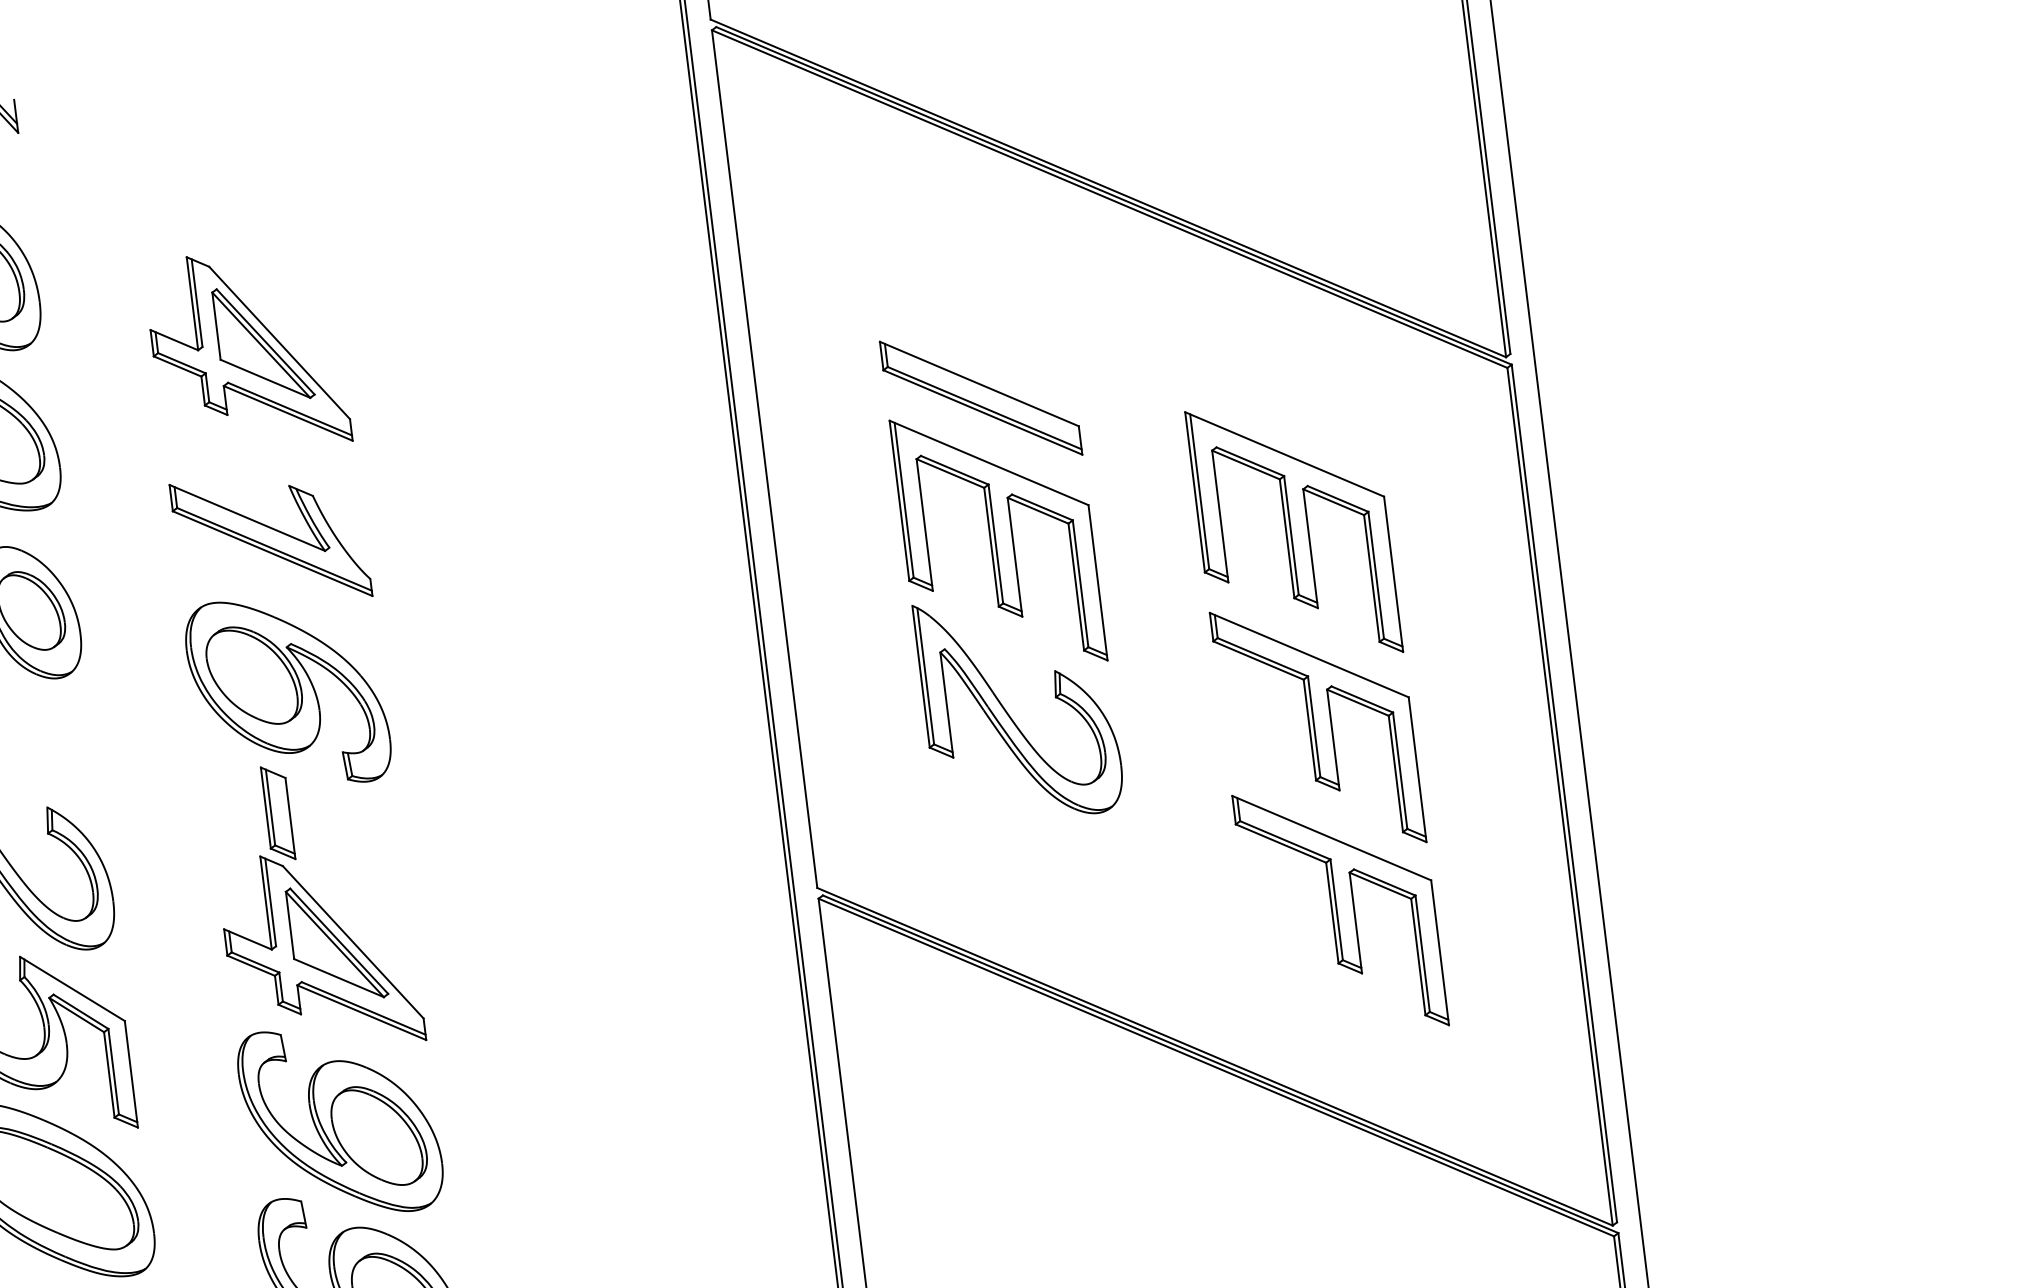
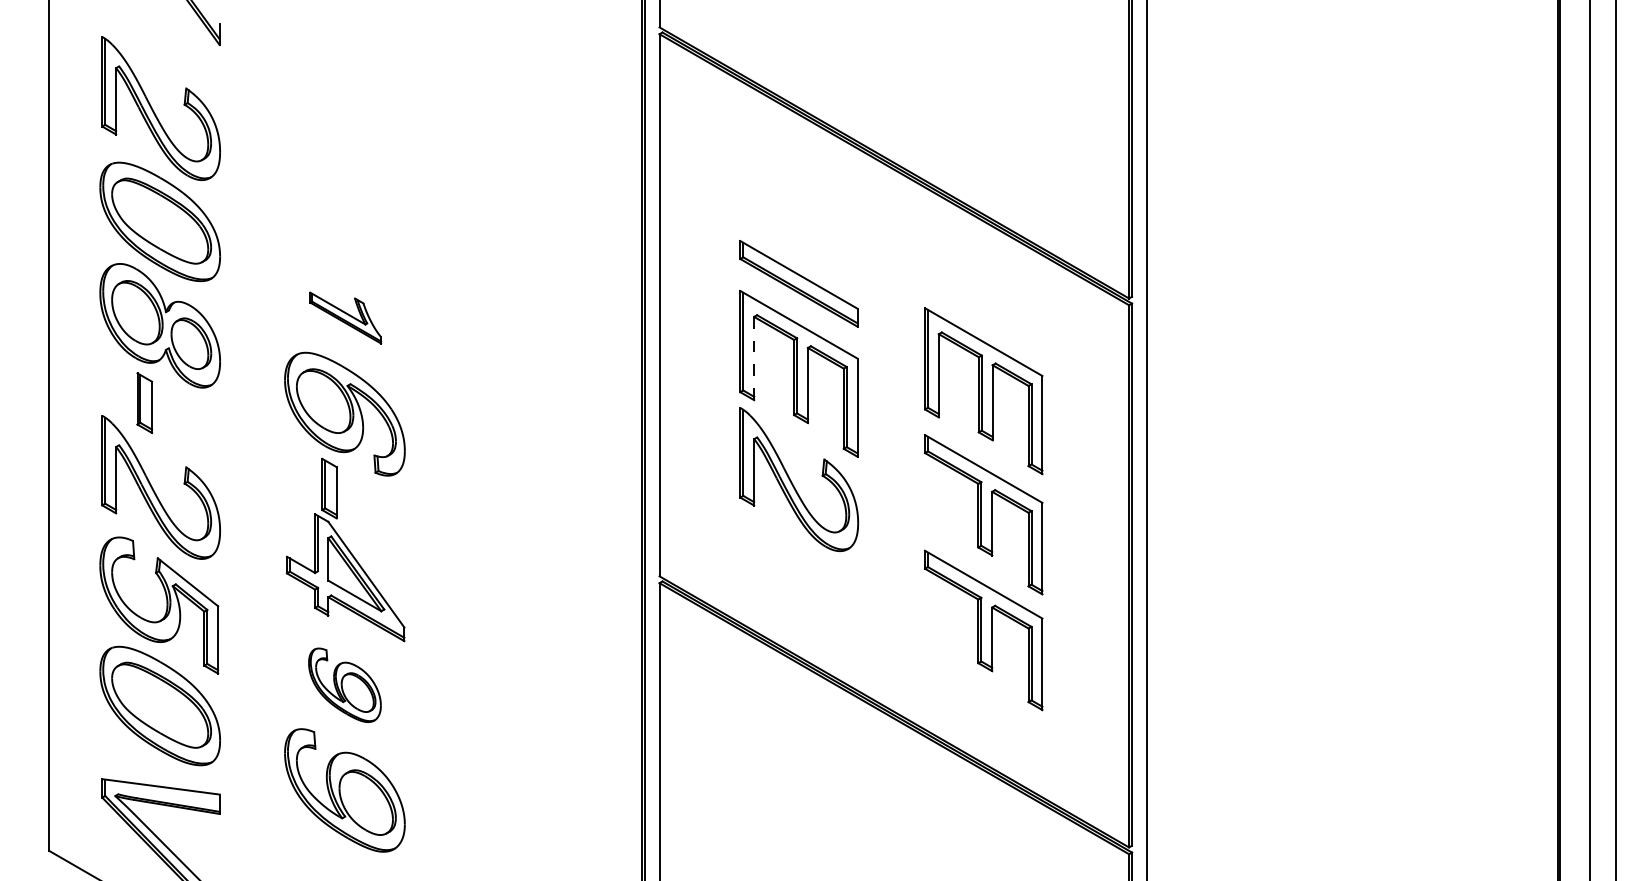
part: (247, 351) -> (345, 198), removed
line: (925, 524) -> (754, 358), solid -> dashed
part: (270, 539) -> (345, 317), size x0.6
part: (340, 1121) -> (344, 685), size x0.6

